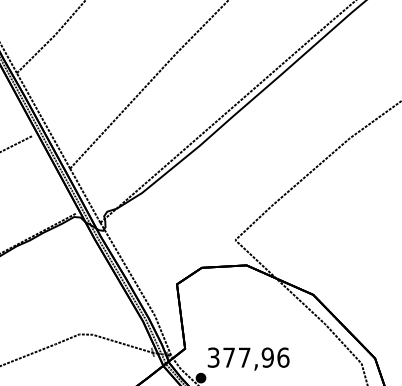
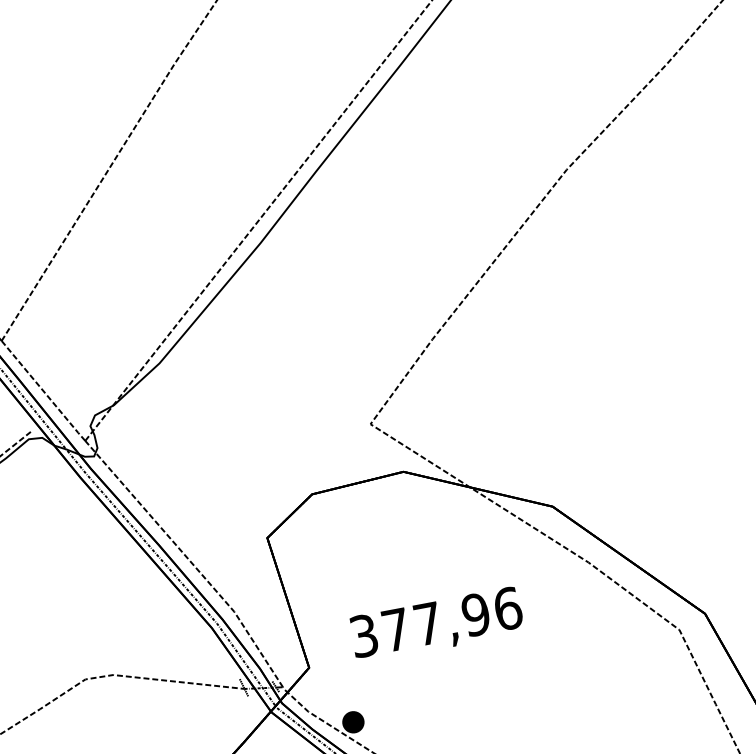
text: (248, 358) -> (436, 624), moved

